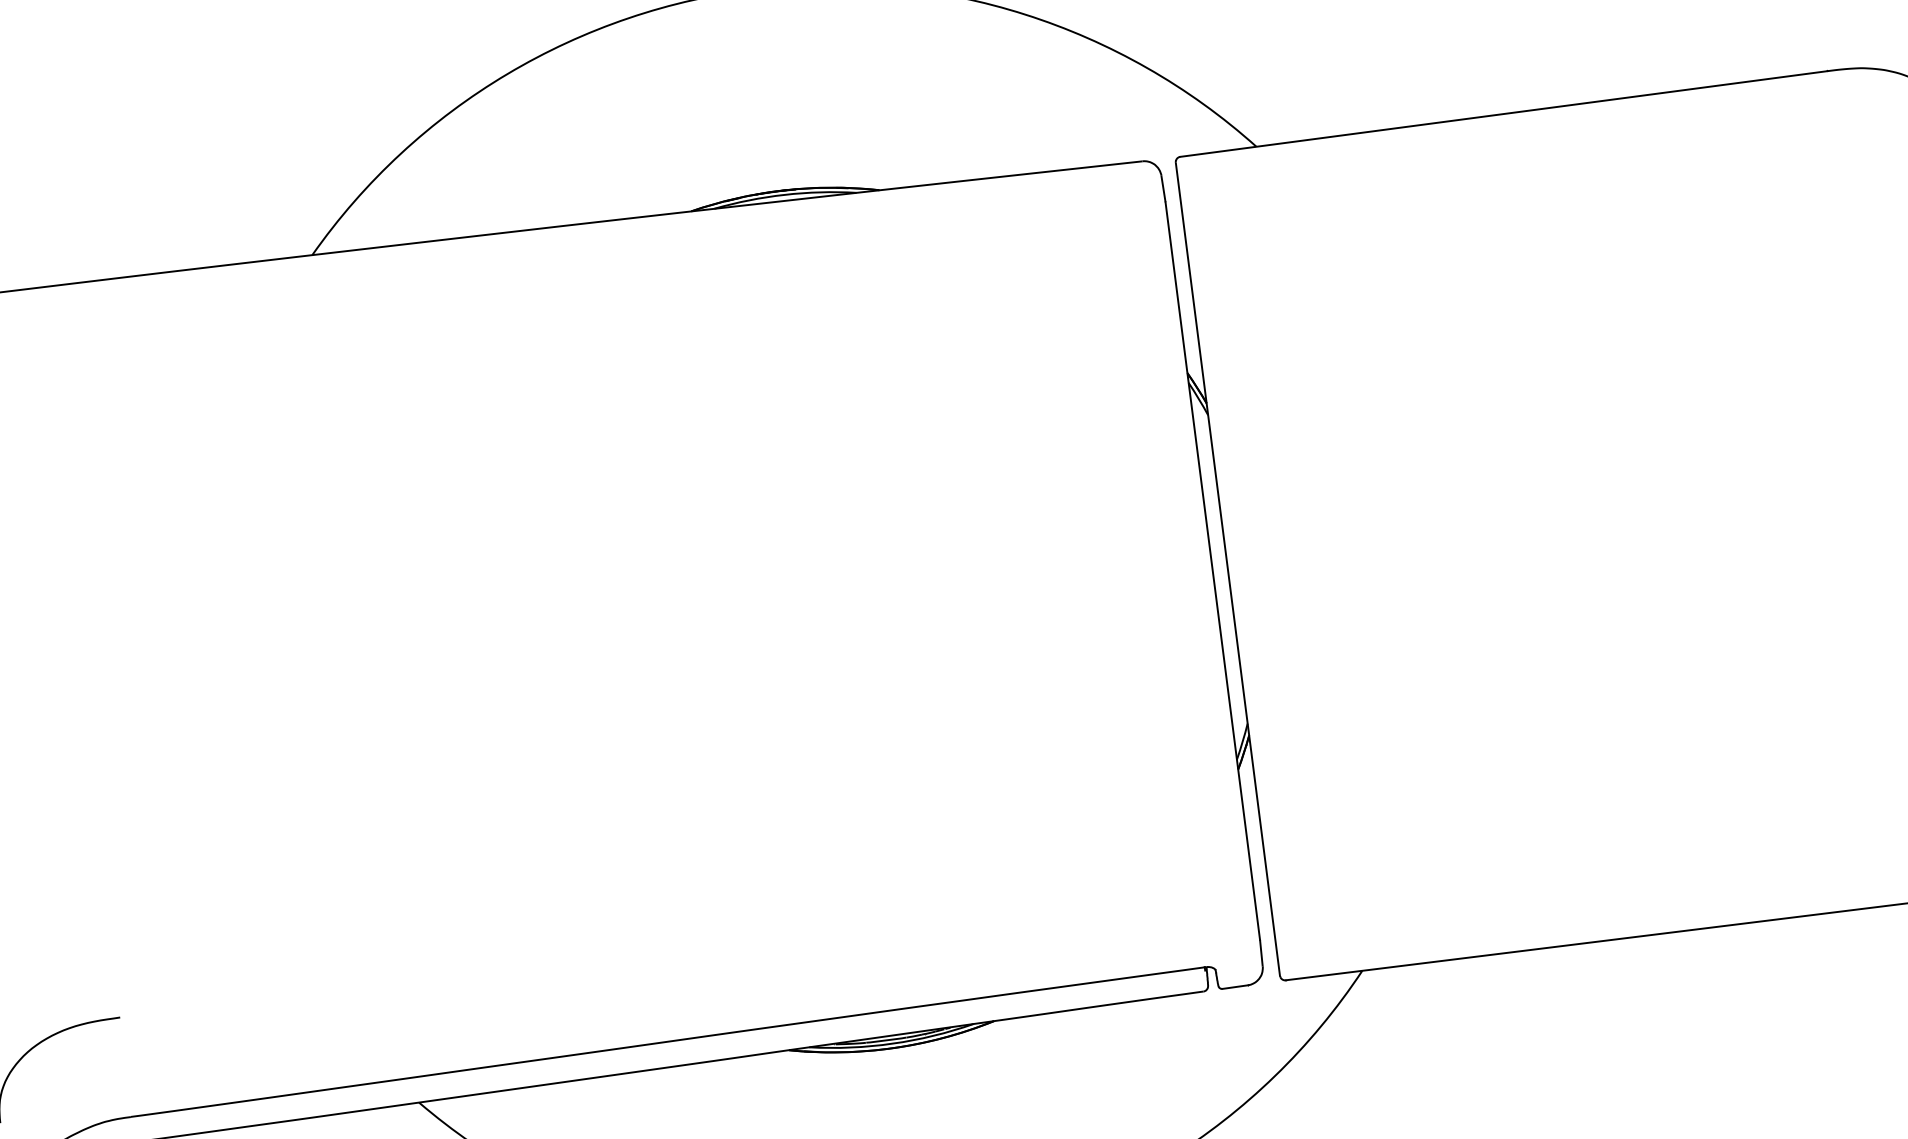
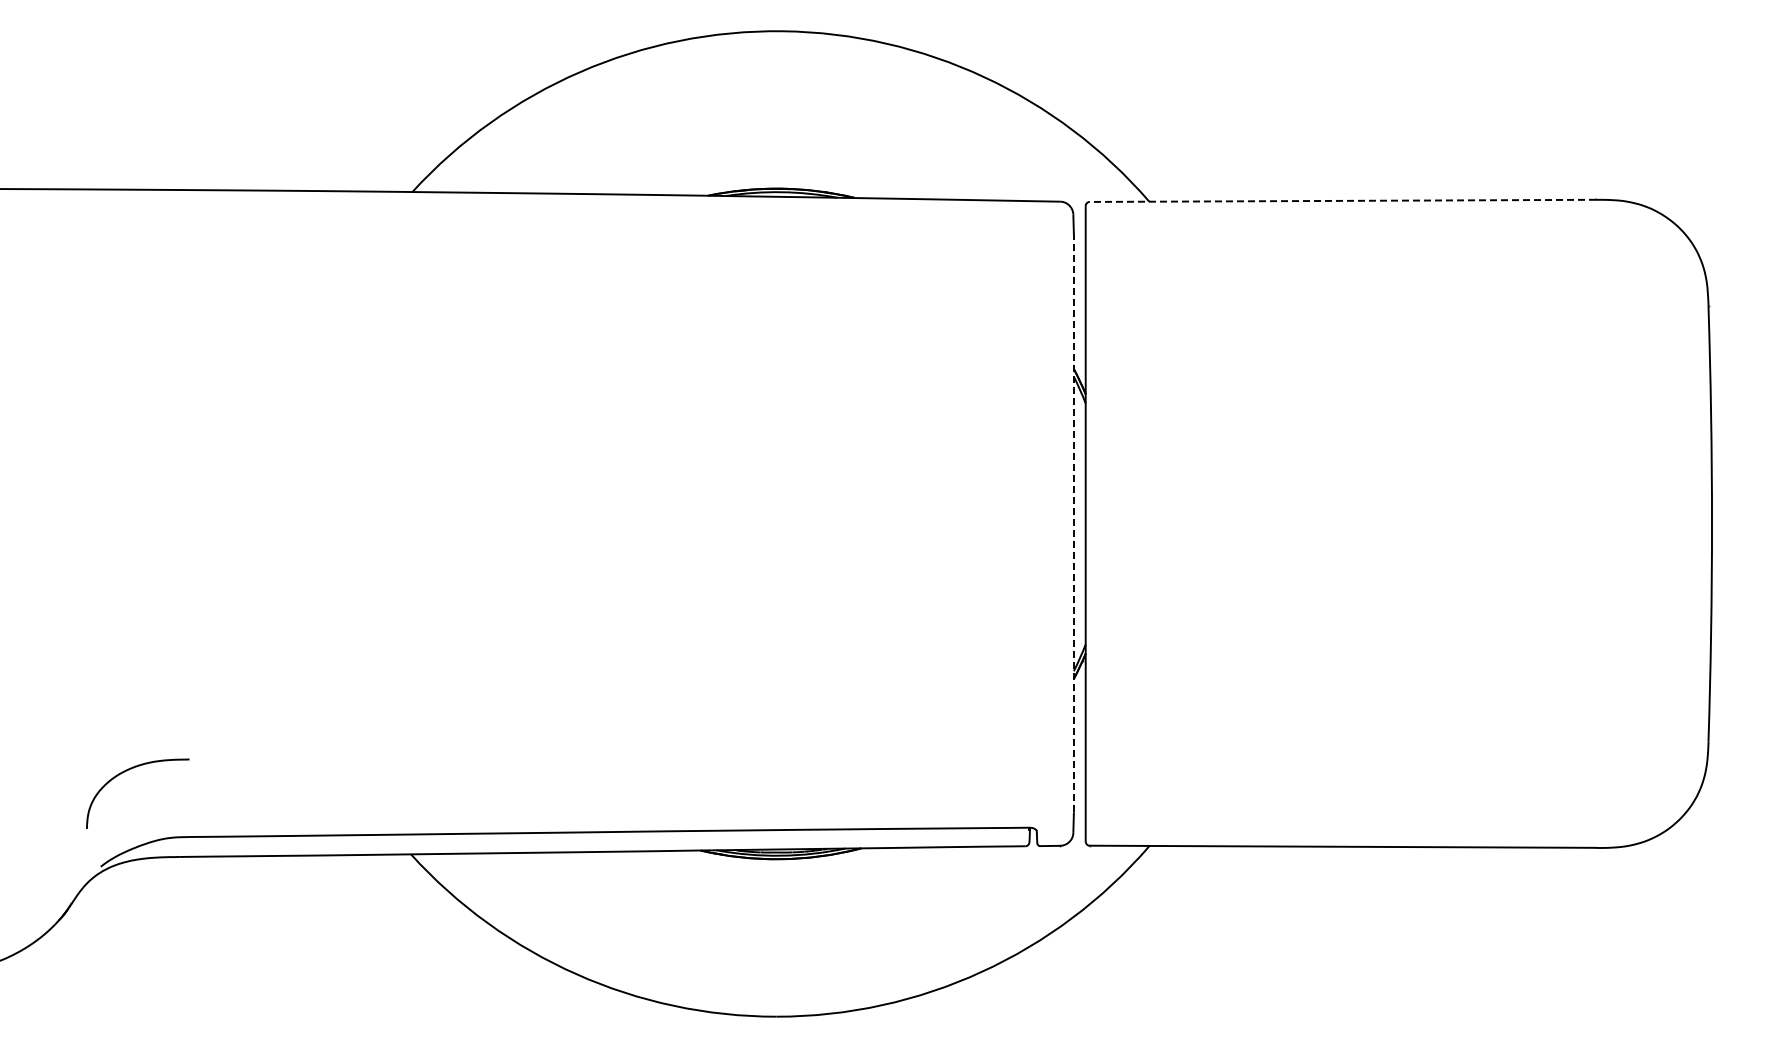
line: (1503, 113) -> (1342, 200), solid -> dashed
line: (1212, 570) -> (1073, 523), solid -> dashed

